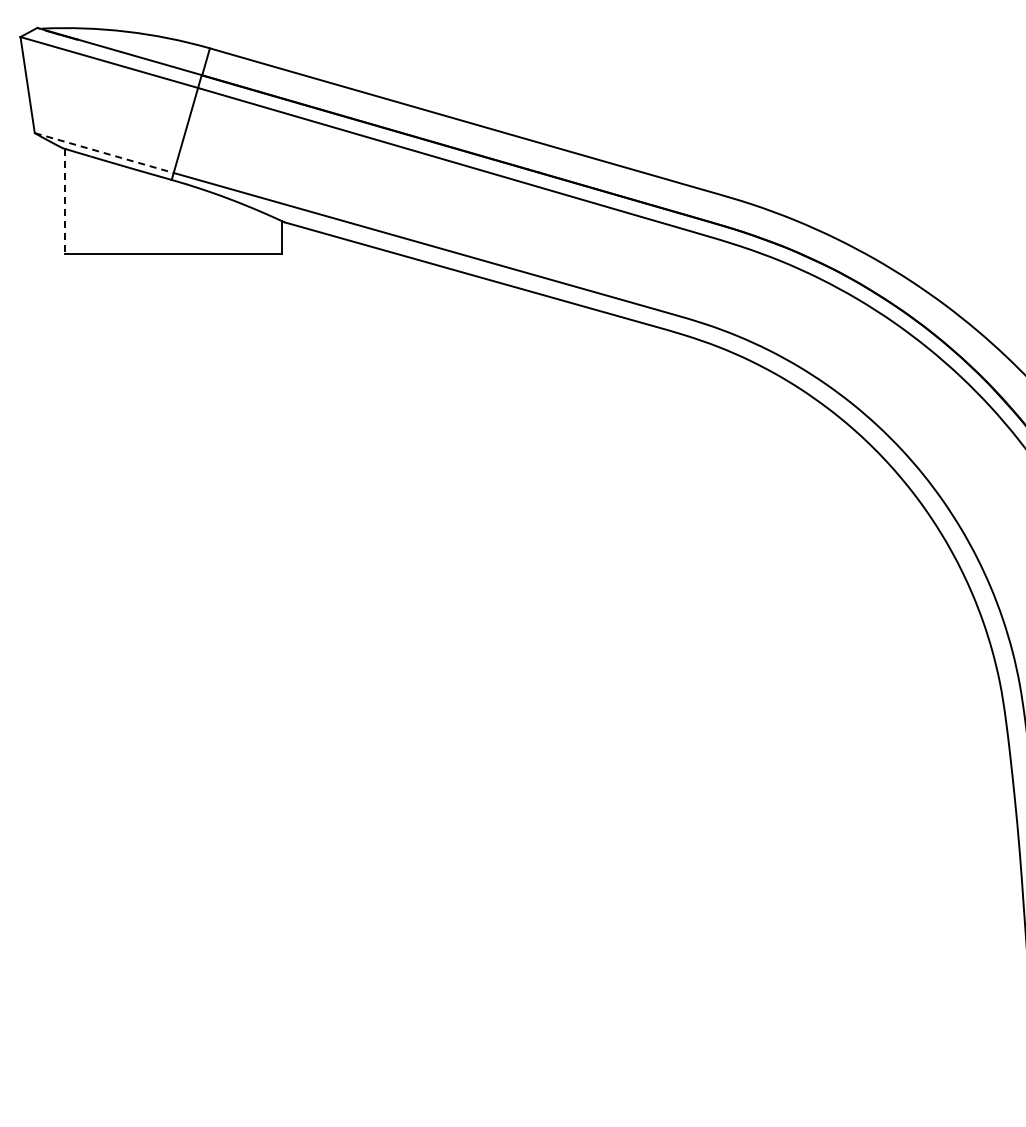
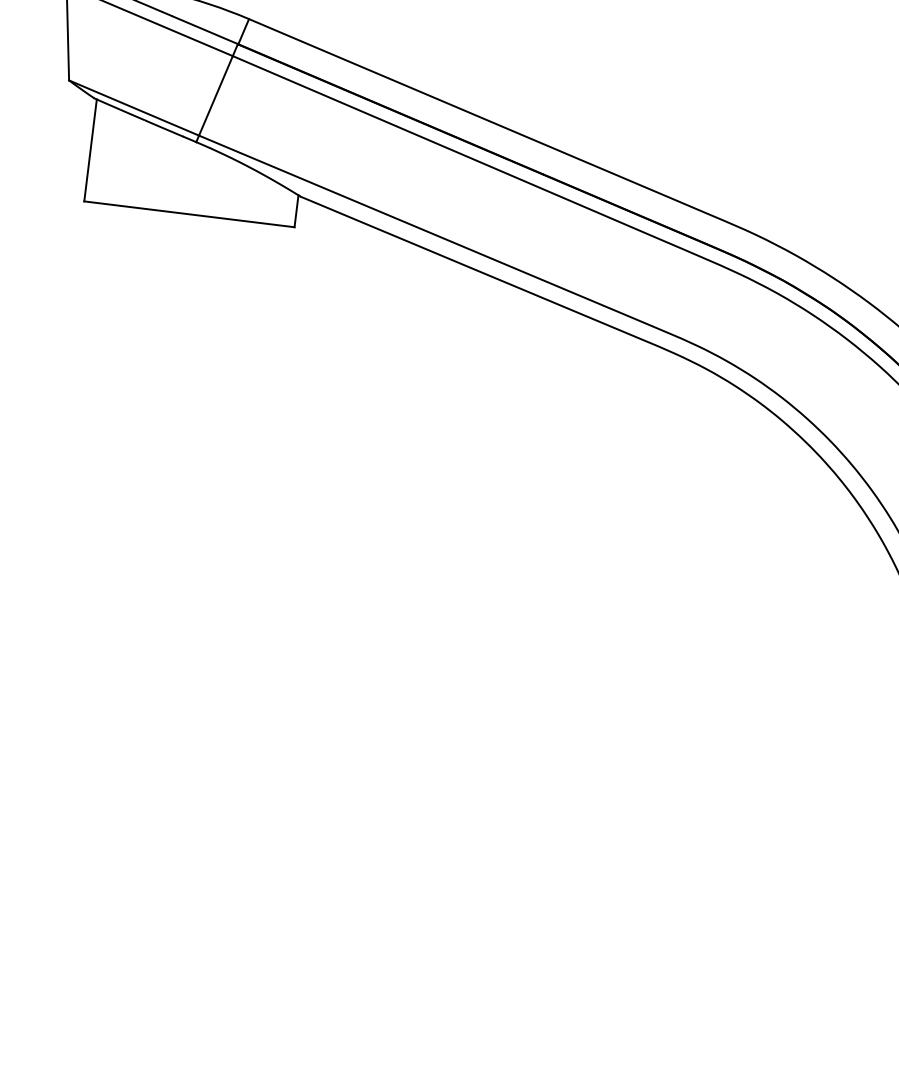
line: (104, 153) -> (134, 108), dashed -> solid
line: (65, 201) -> (90, 150), dashed -> solid

